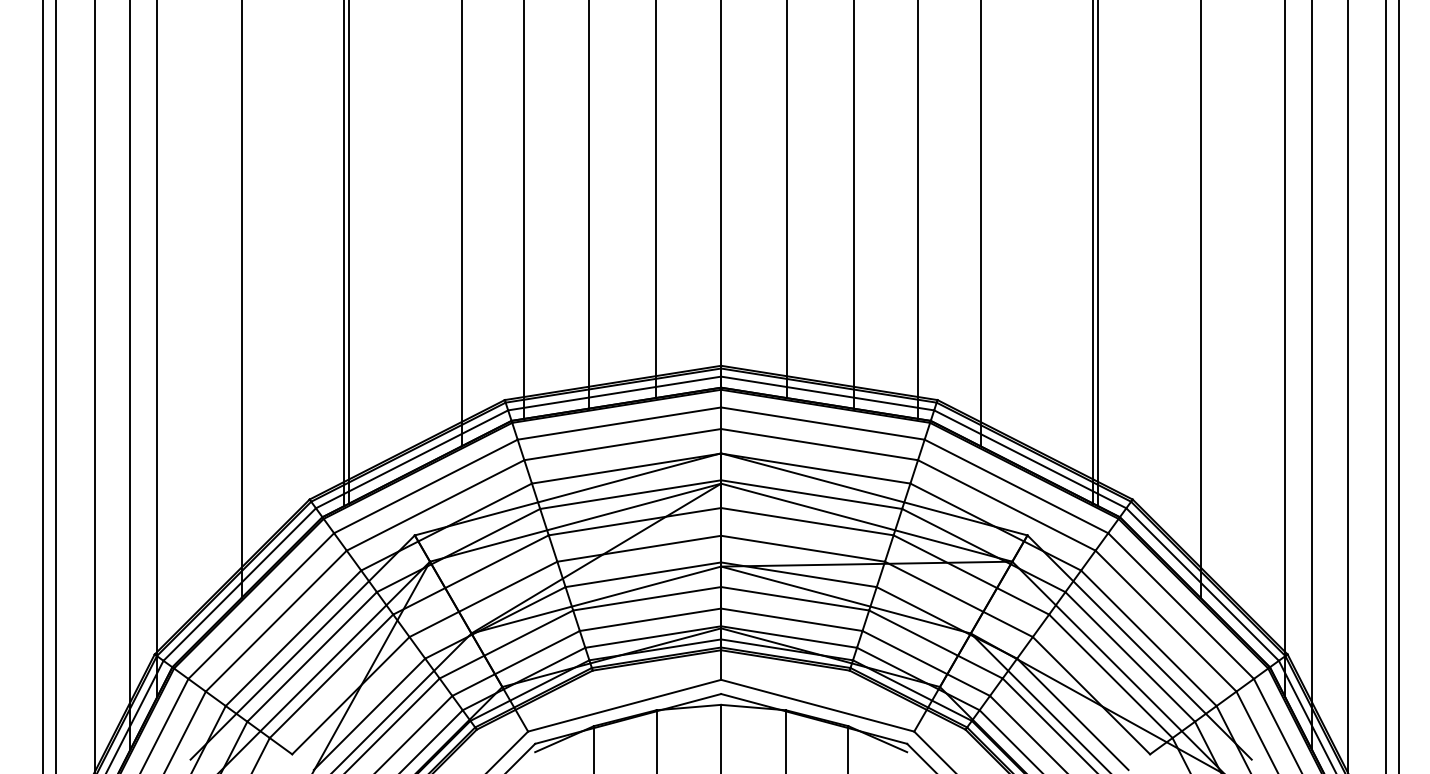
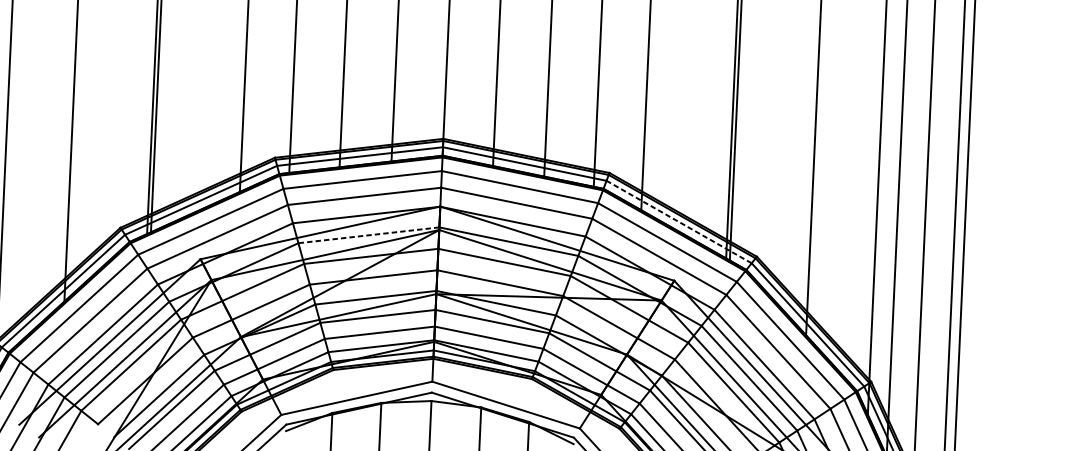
line: (1030, 459) -> (679, 222), solid -> dashed
line: (630, 494) -> (368, 235), solid -> dashed

